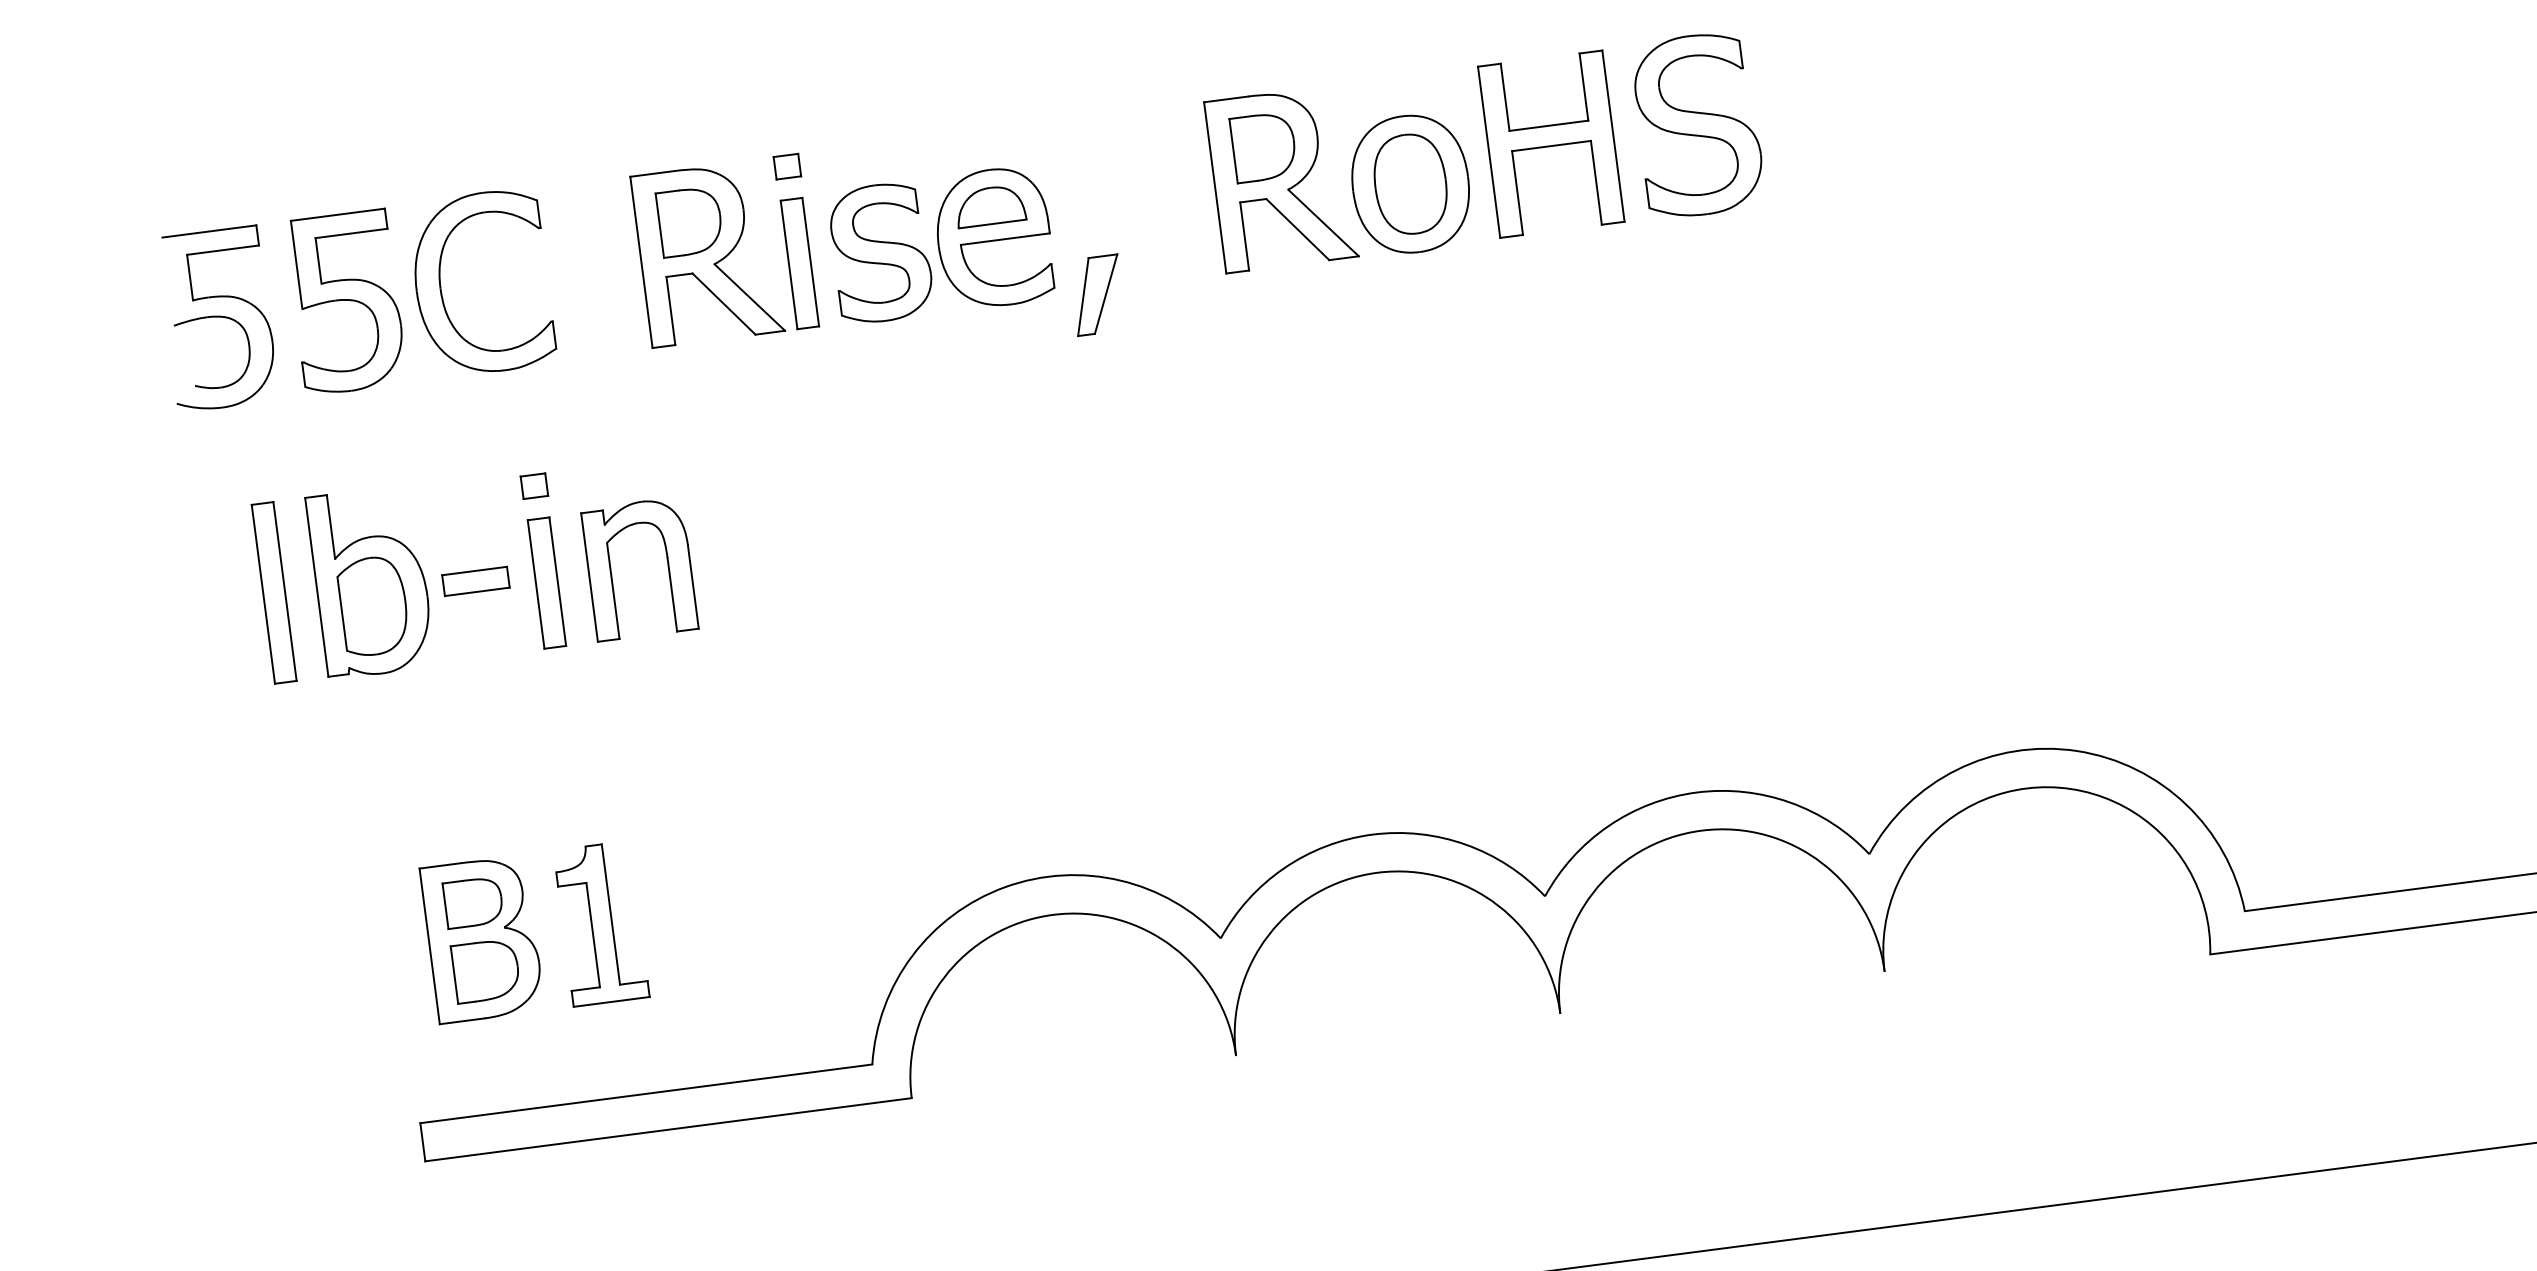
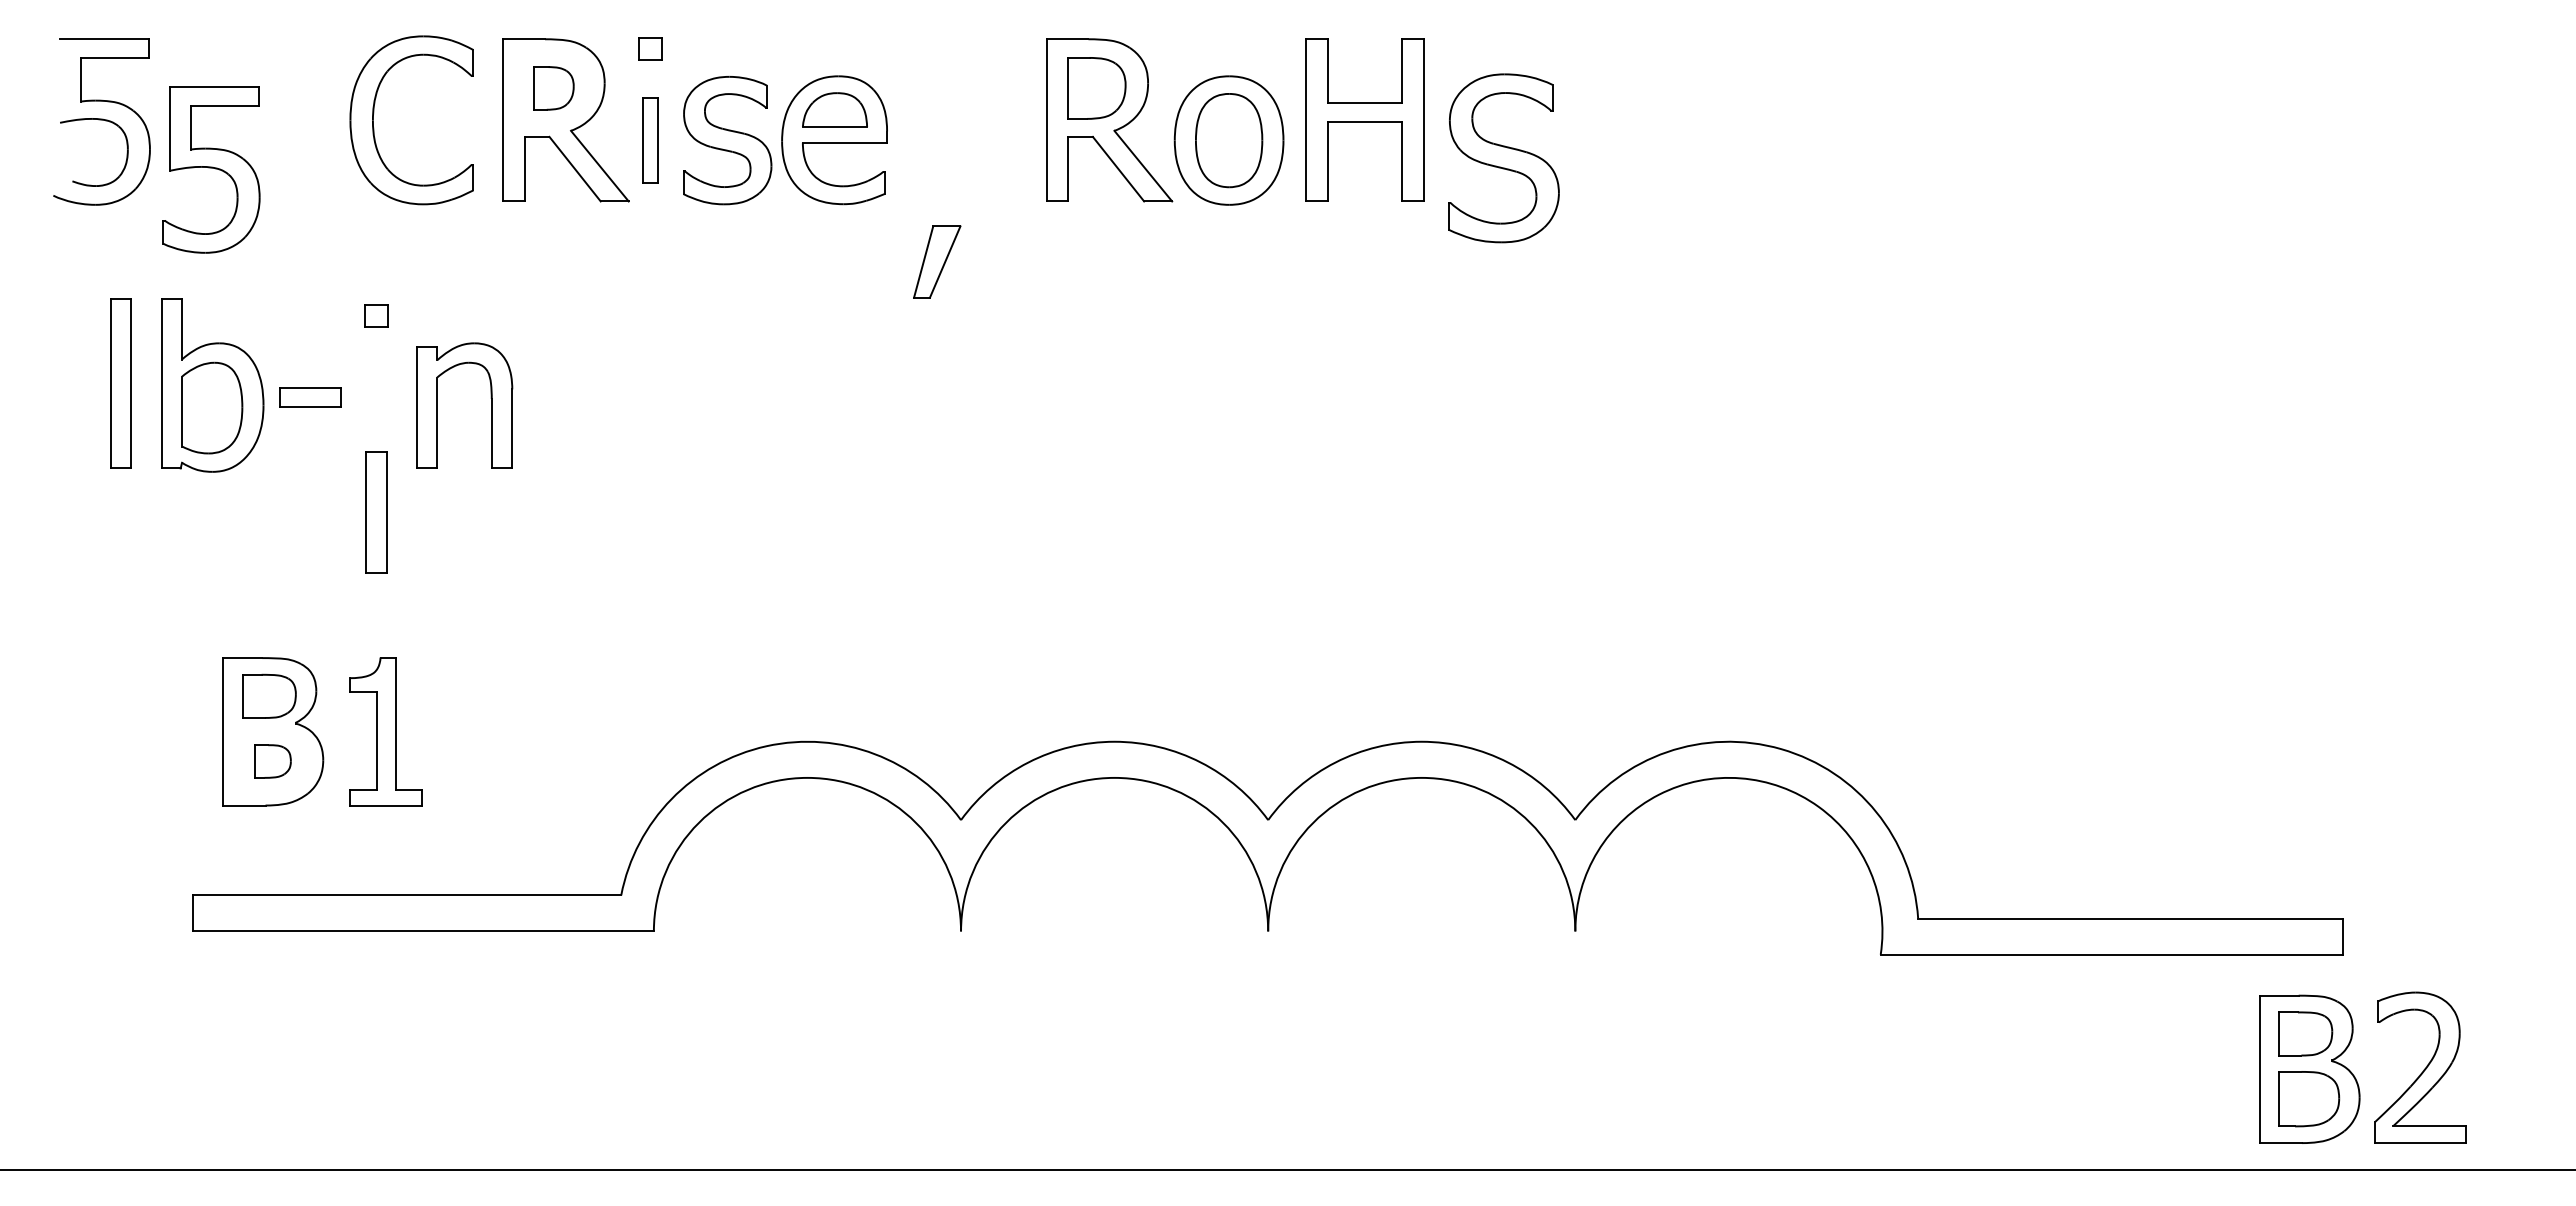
part: (1697, 125) -> (1503, 158), moved
part: (690, 221) -> (553, 88), size x0.7
part: (799, 263) -> (650, 140), size x0.7
part: (441, 281) -> (374, 113), moved
part: (1097, 294) -> (937, 261), moved
part: (346, 301) -> (211, 169), moved
part: (547, 582) -> (376, 512), moved
part: (485, 970) -> (272, 761), size x0.6

